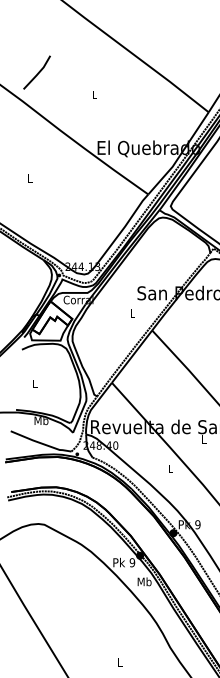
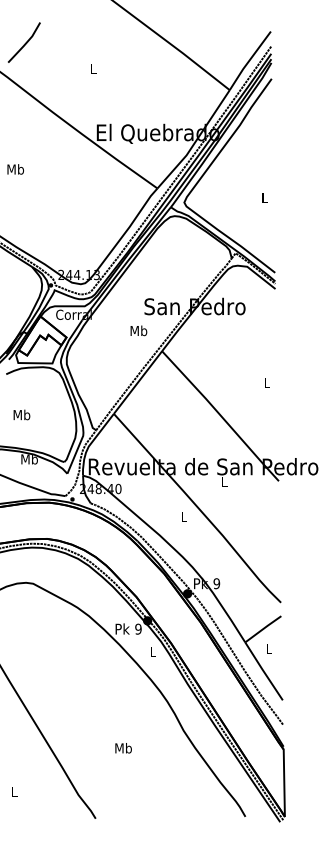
text: (29, 178) -> (15, 169), L -> Mb
text: (132, 313) -> (138, 330), L -> Mb
text: (34, 383) -> (21, 414), L -> Mb
text: (144, 581) -> (152, 651), Mb -> L
text: (119, 662) -> (123, 748), L -> Mb

